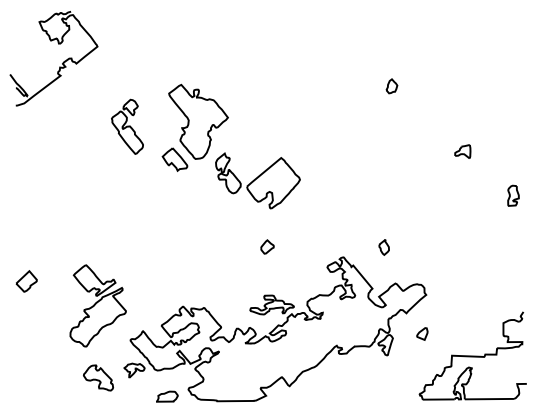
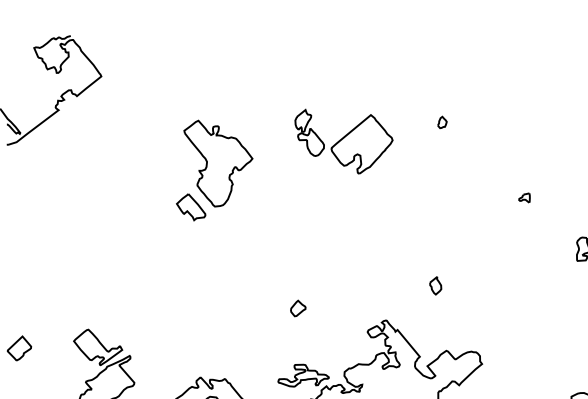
part: (391, 86) -> (441, 122), size x0.7
part: (127, 126) -> (136, 168), removed
part: (462, 151) -> (524, 197), size x0.6
part: (257, 180) -> (343, 141), moved
part: (383, 247) -> (434, 285), moved

